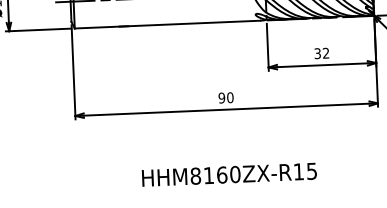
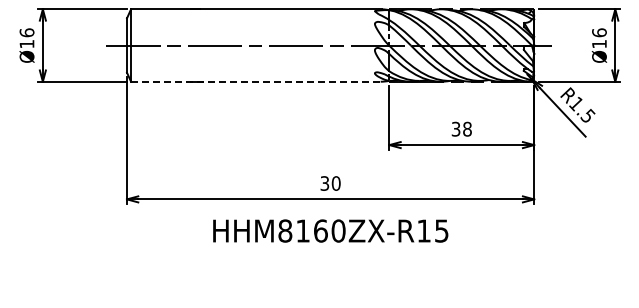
line: (167, 24) -> (255, 81), solid -> dashed
text: (326, 52) -> (467, 128), 32 -> 38
text: (221, 98) -> (324, 183), 90 -> 30
text: (229, 174) -> (330, 230), moved

